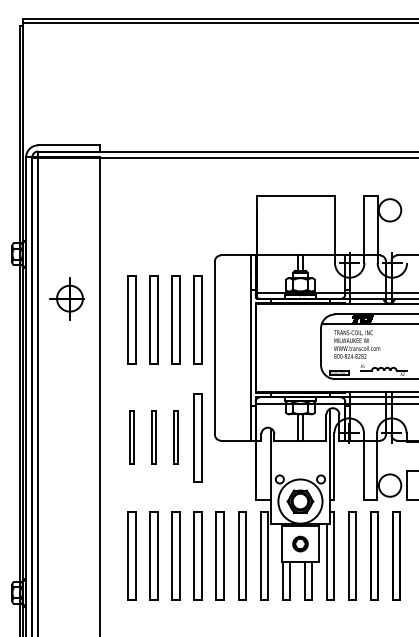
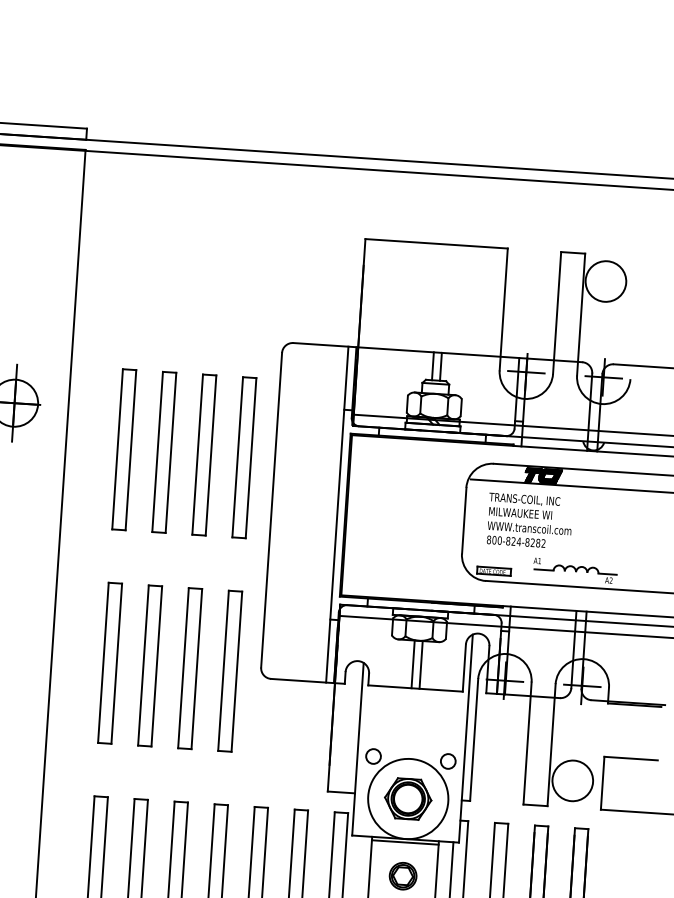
part: (131, 437) -> (109, 662), size x1.67
part: (153, 437) -> (149, 665), size x1.67
part: (175, 437) -> (189, 667), size x1.67

